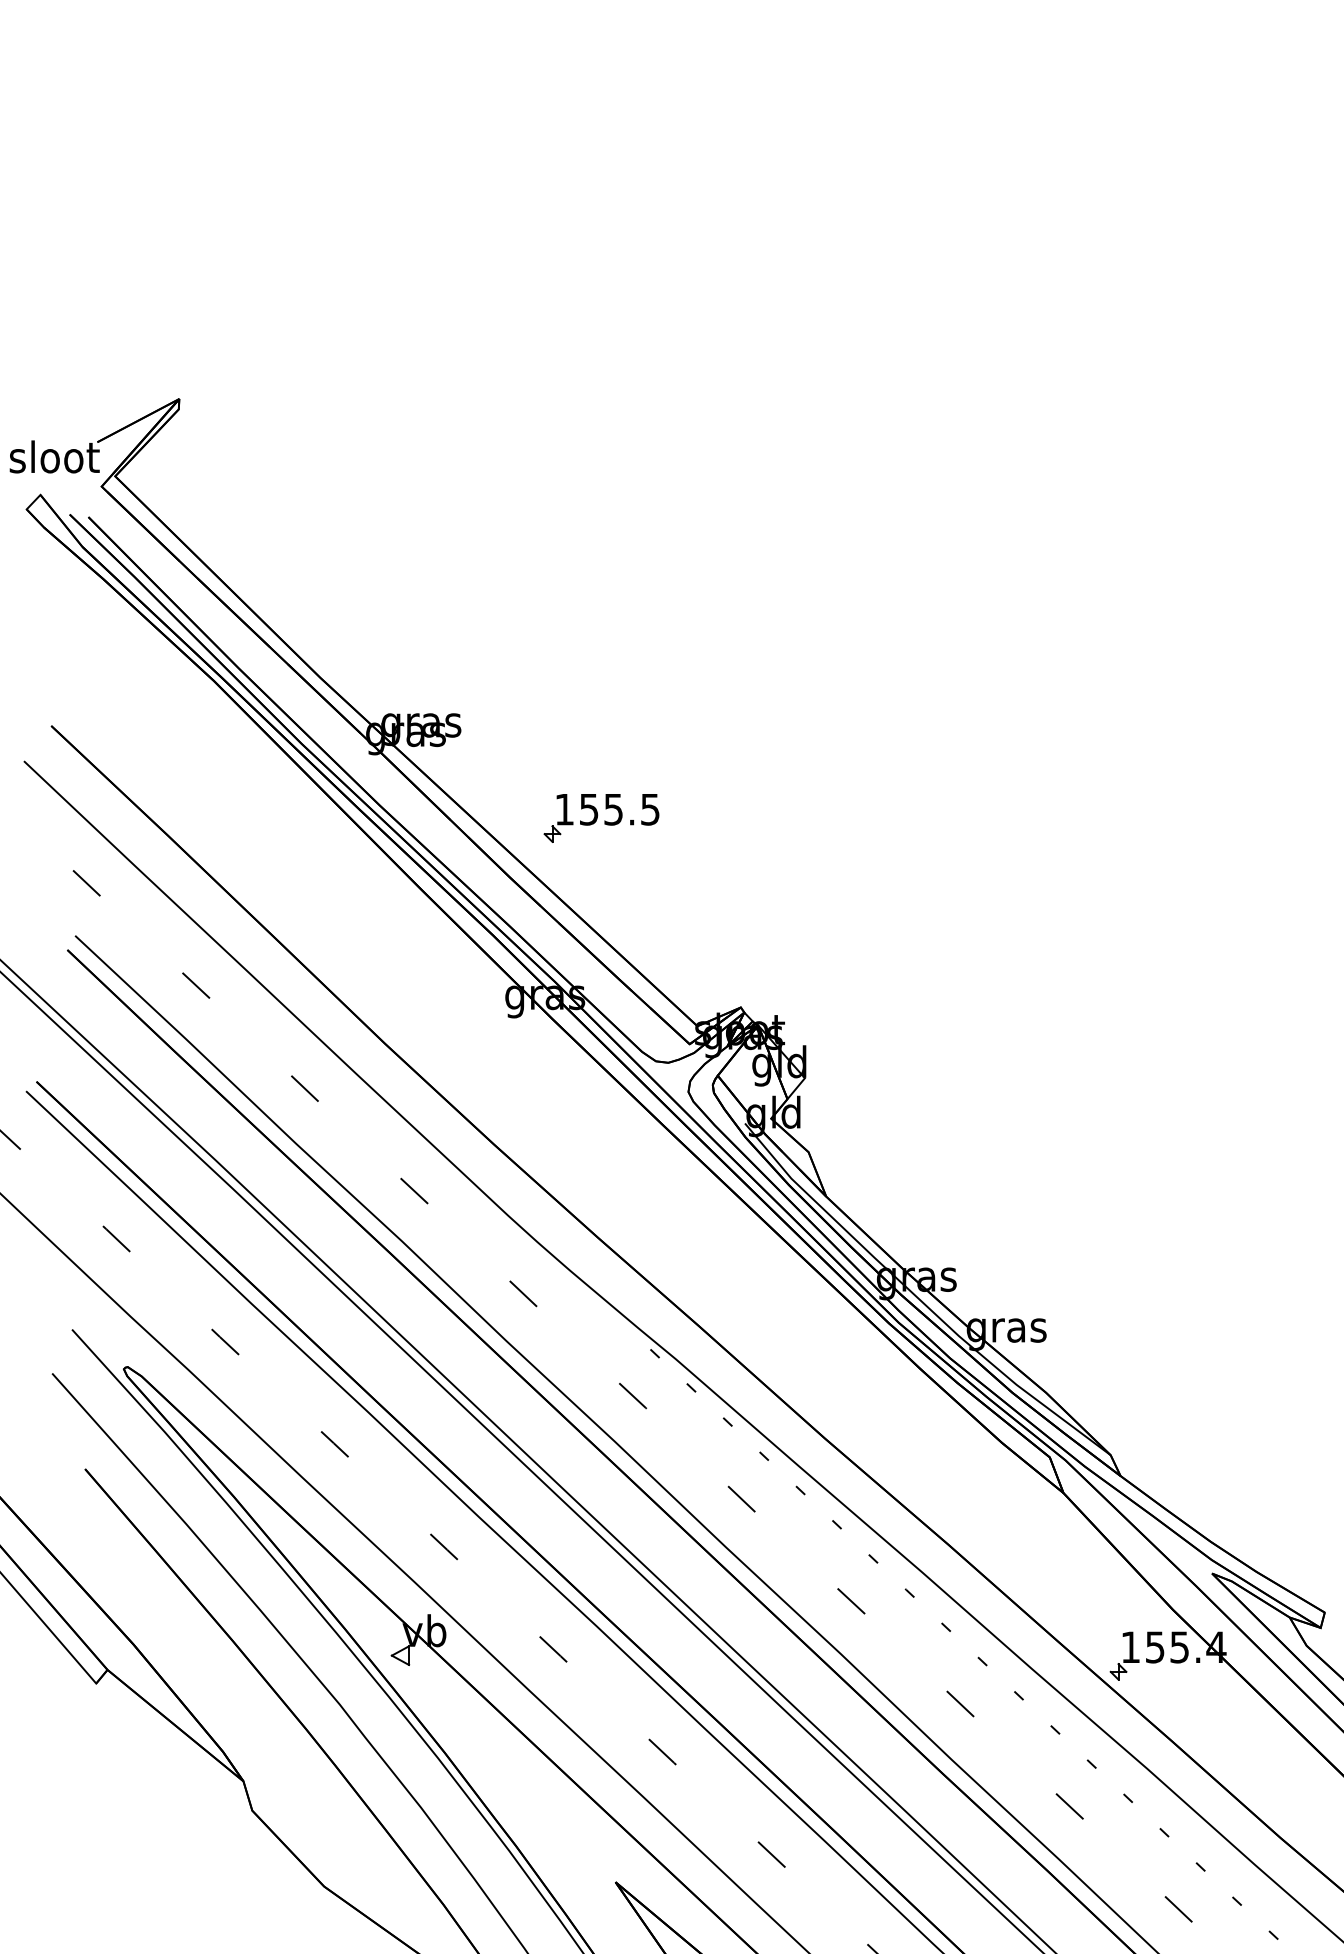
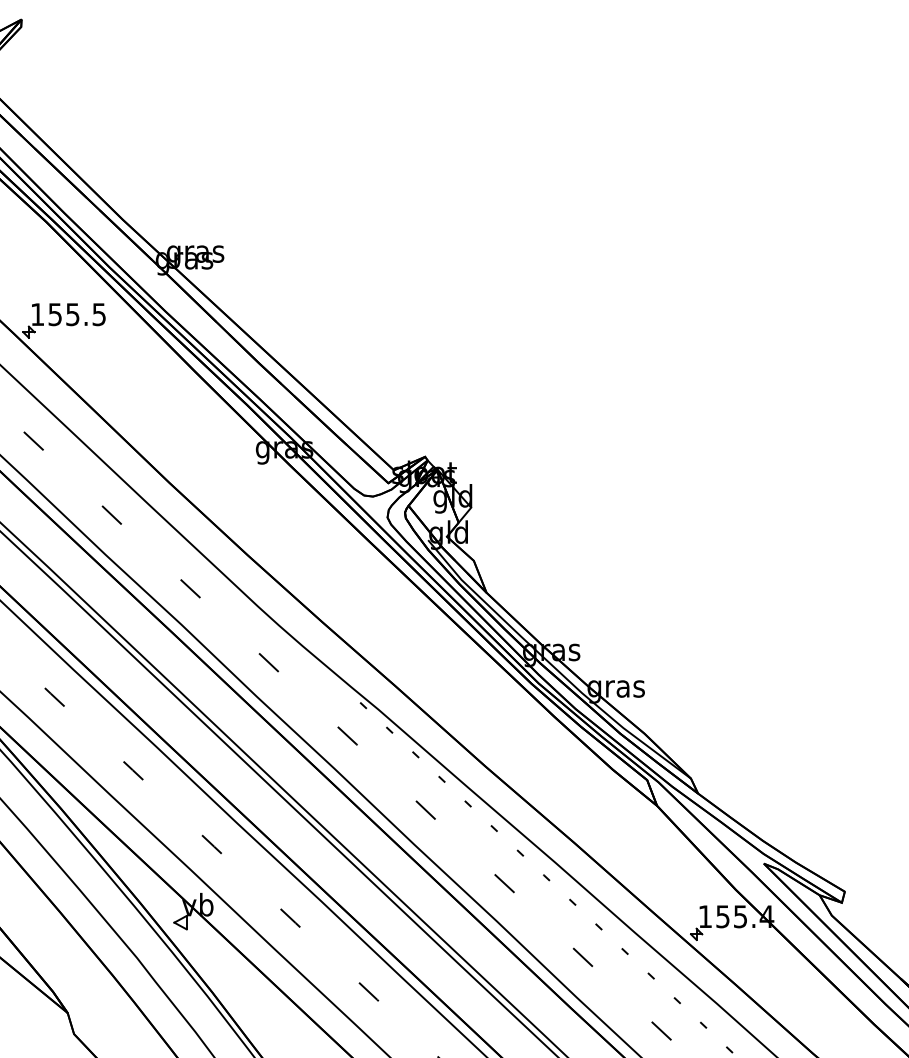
part: (601, 818) -> (64, 321), moved

